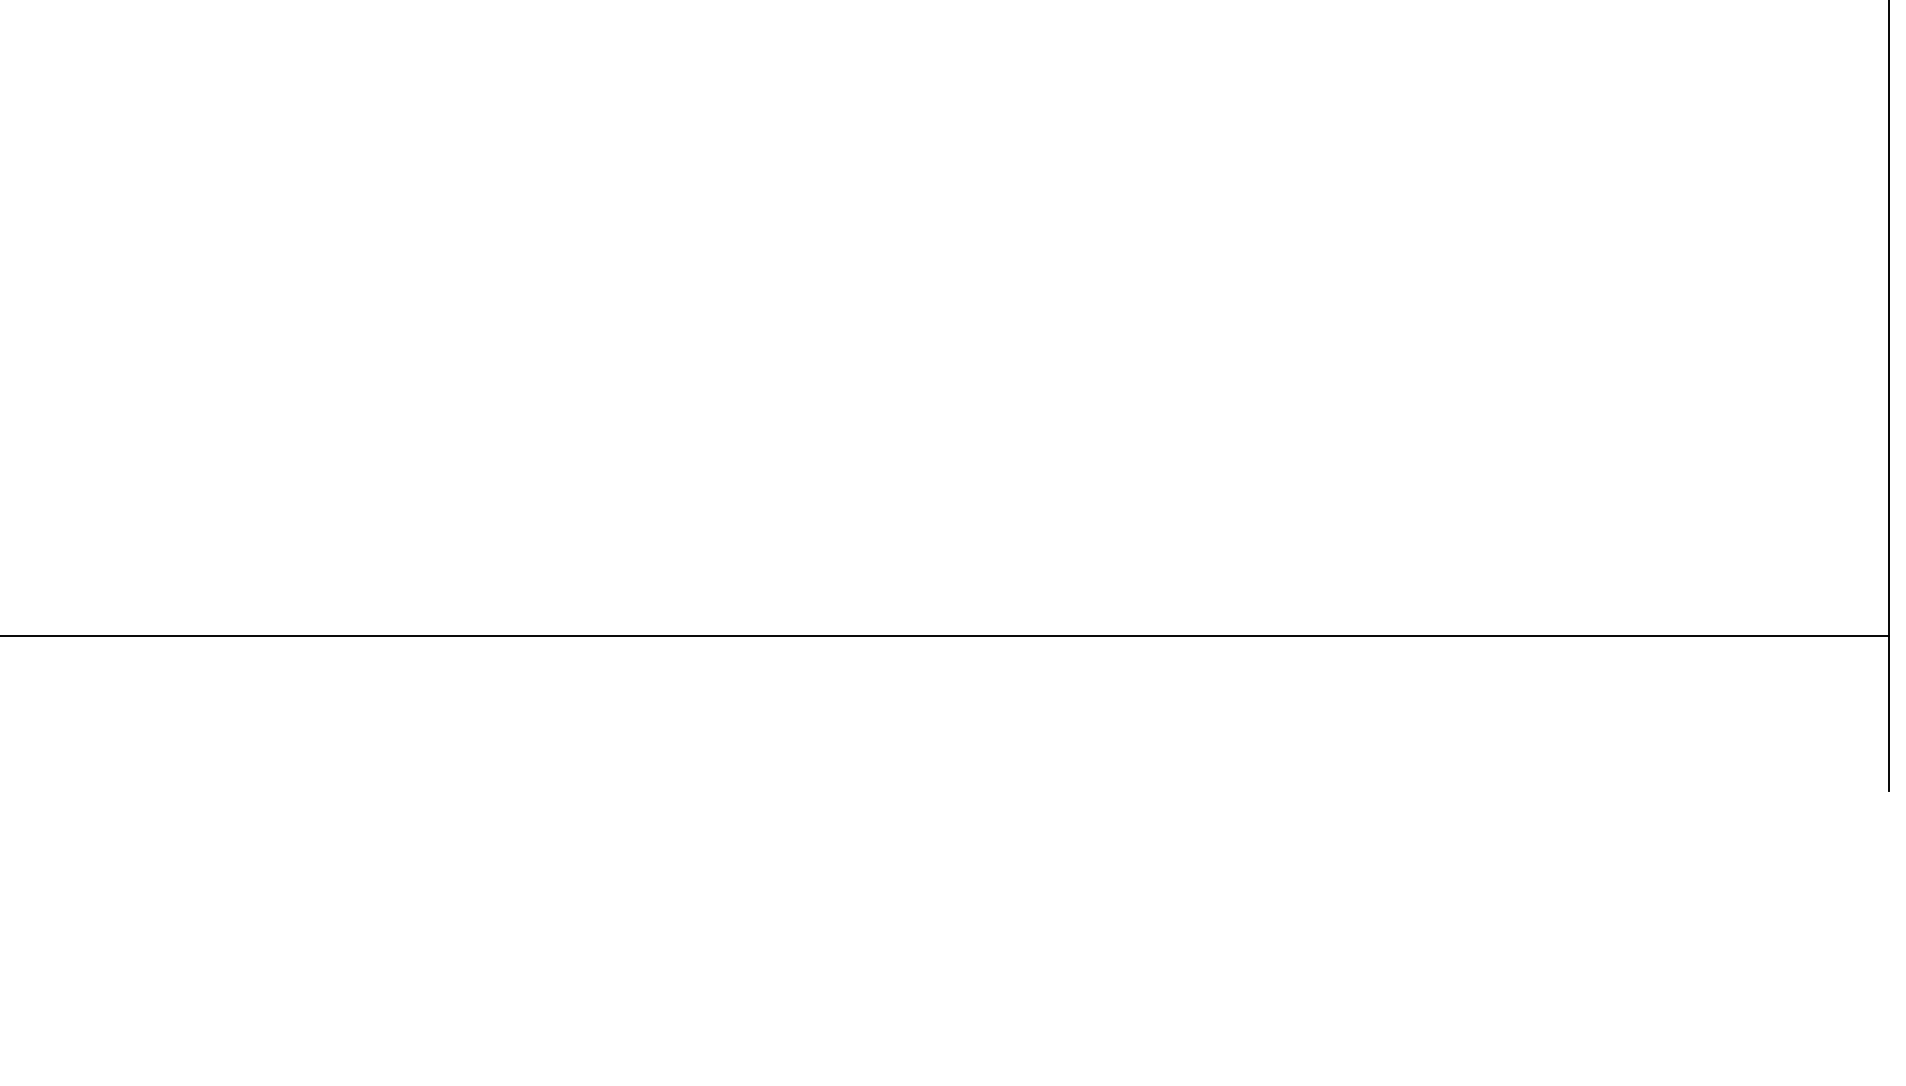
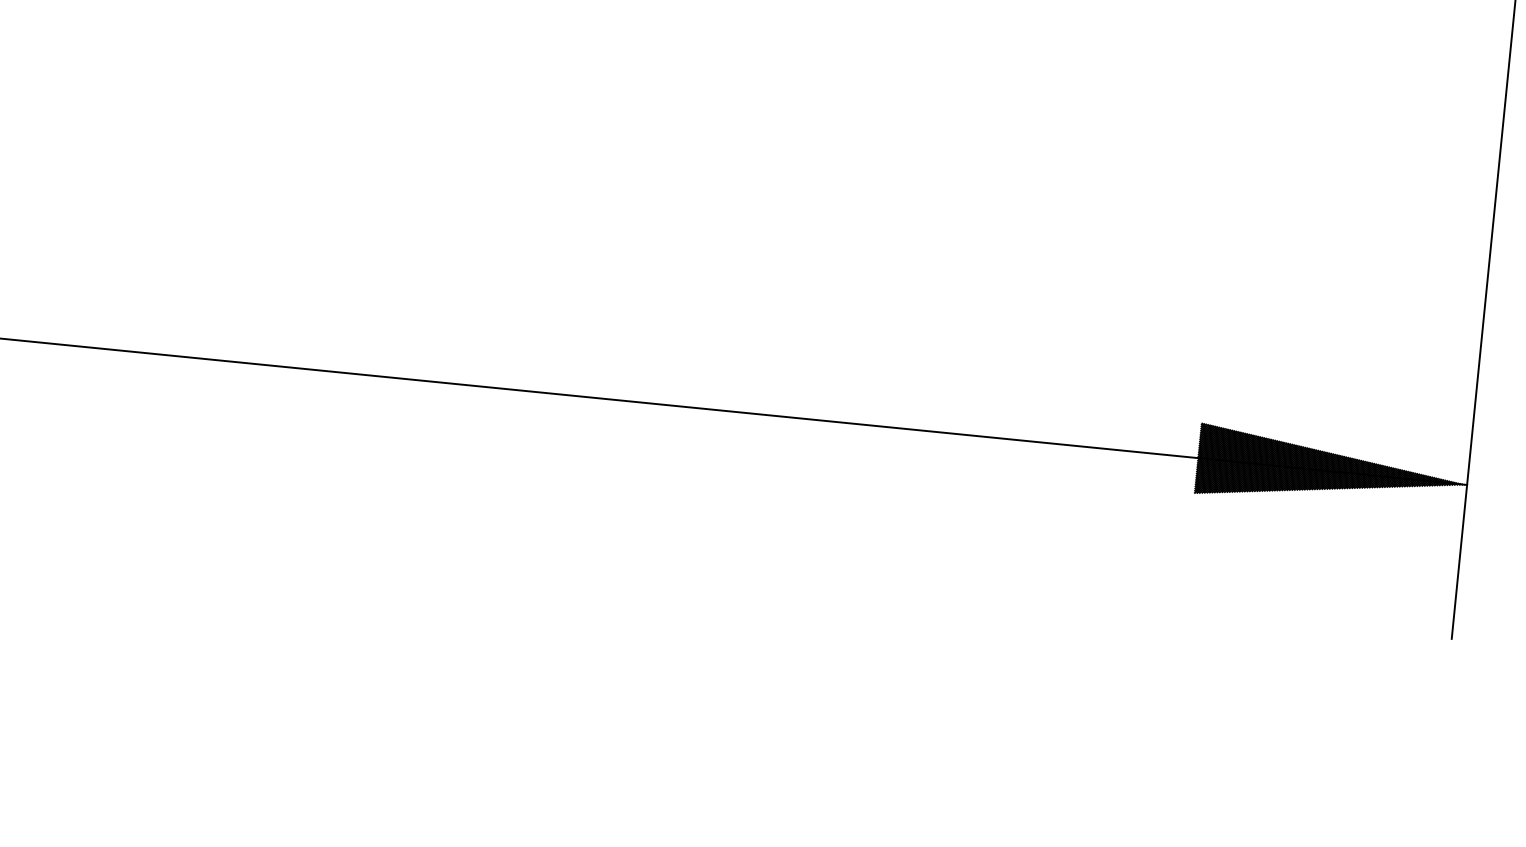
hatch: (1753, 635) -> (1332, 471), added

